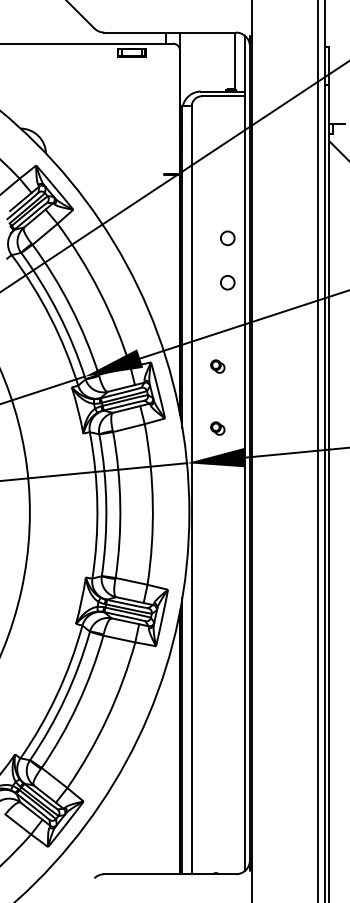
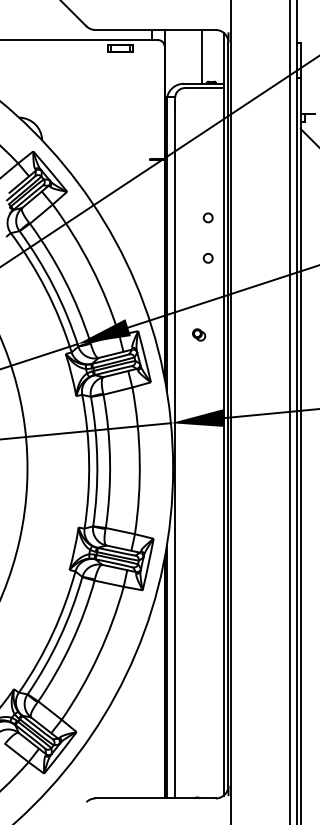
line: (235, 61) -> (202, 56), moved
circle: (227, 238) -> (207, 218), size x0.71
circle: (227, 282) -> (207, 258), size x0.71
part: (217, 428) -> (198, 391), removed

